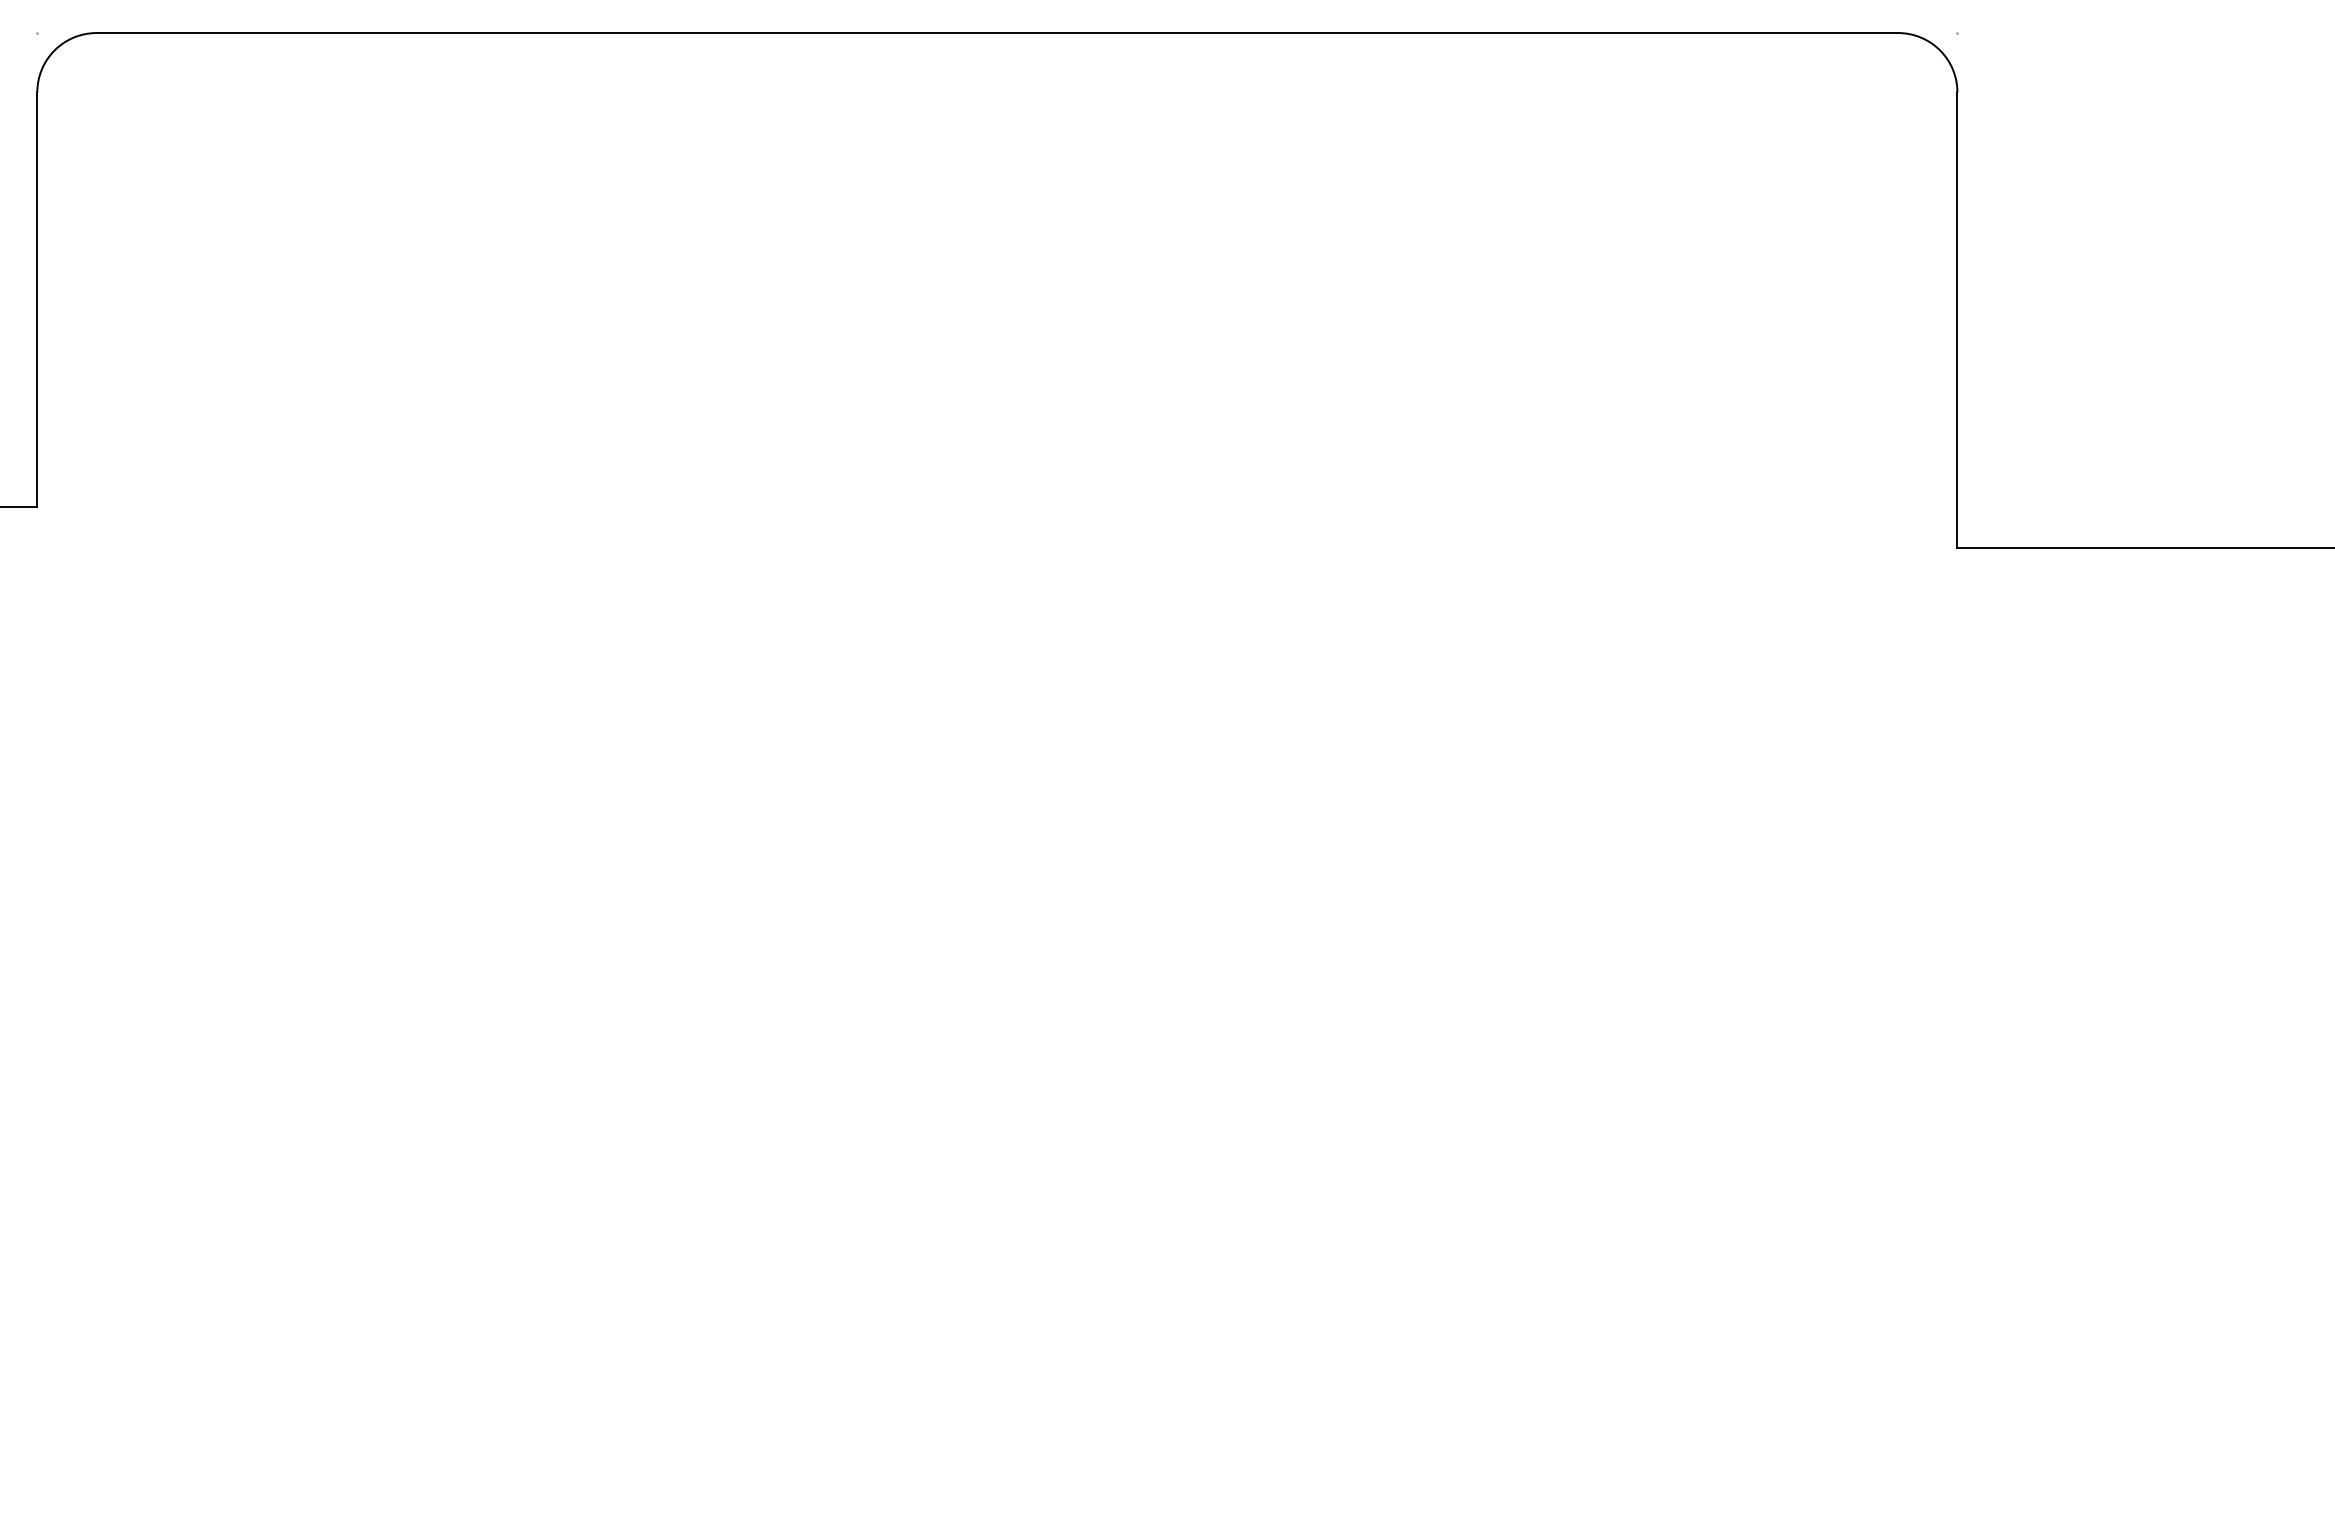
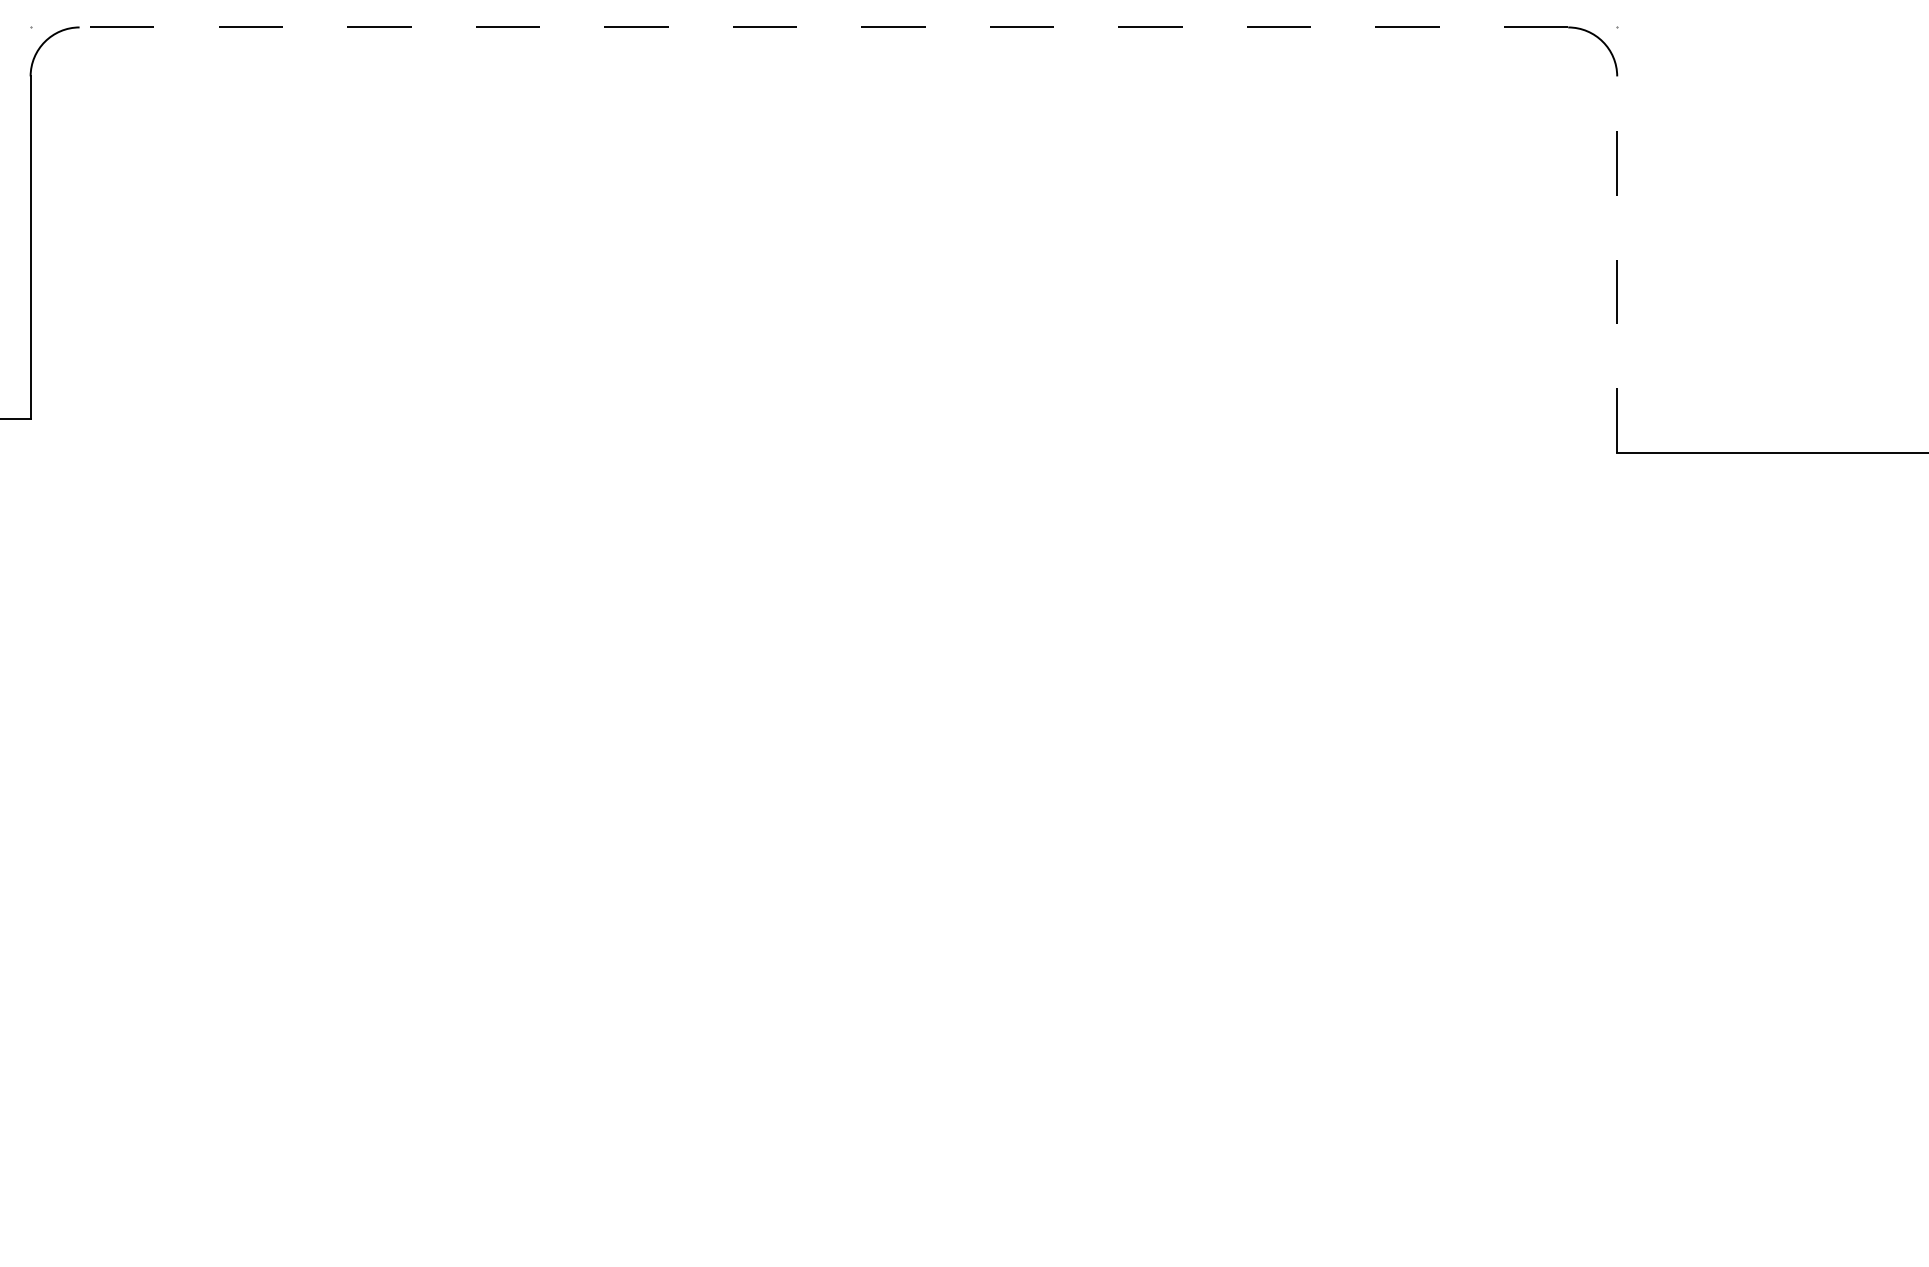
line: (997, 33) -> (824, 27), solid -> dashed
line: (1957, 319) -> (1617, 264), solid -> dashed

